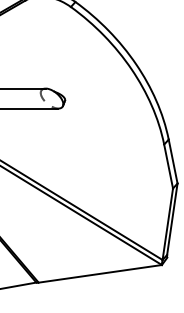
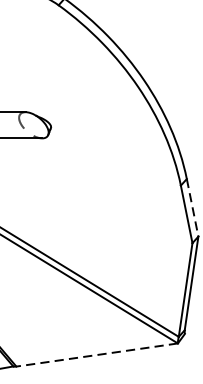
line: (173, 162) -> (193, 209), solid -> dashed
line: (99, 273) -> (96, 354), solid -> dashed

